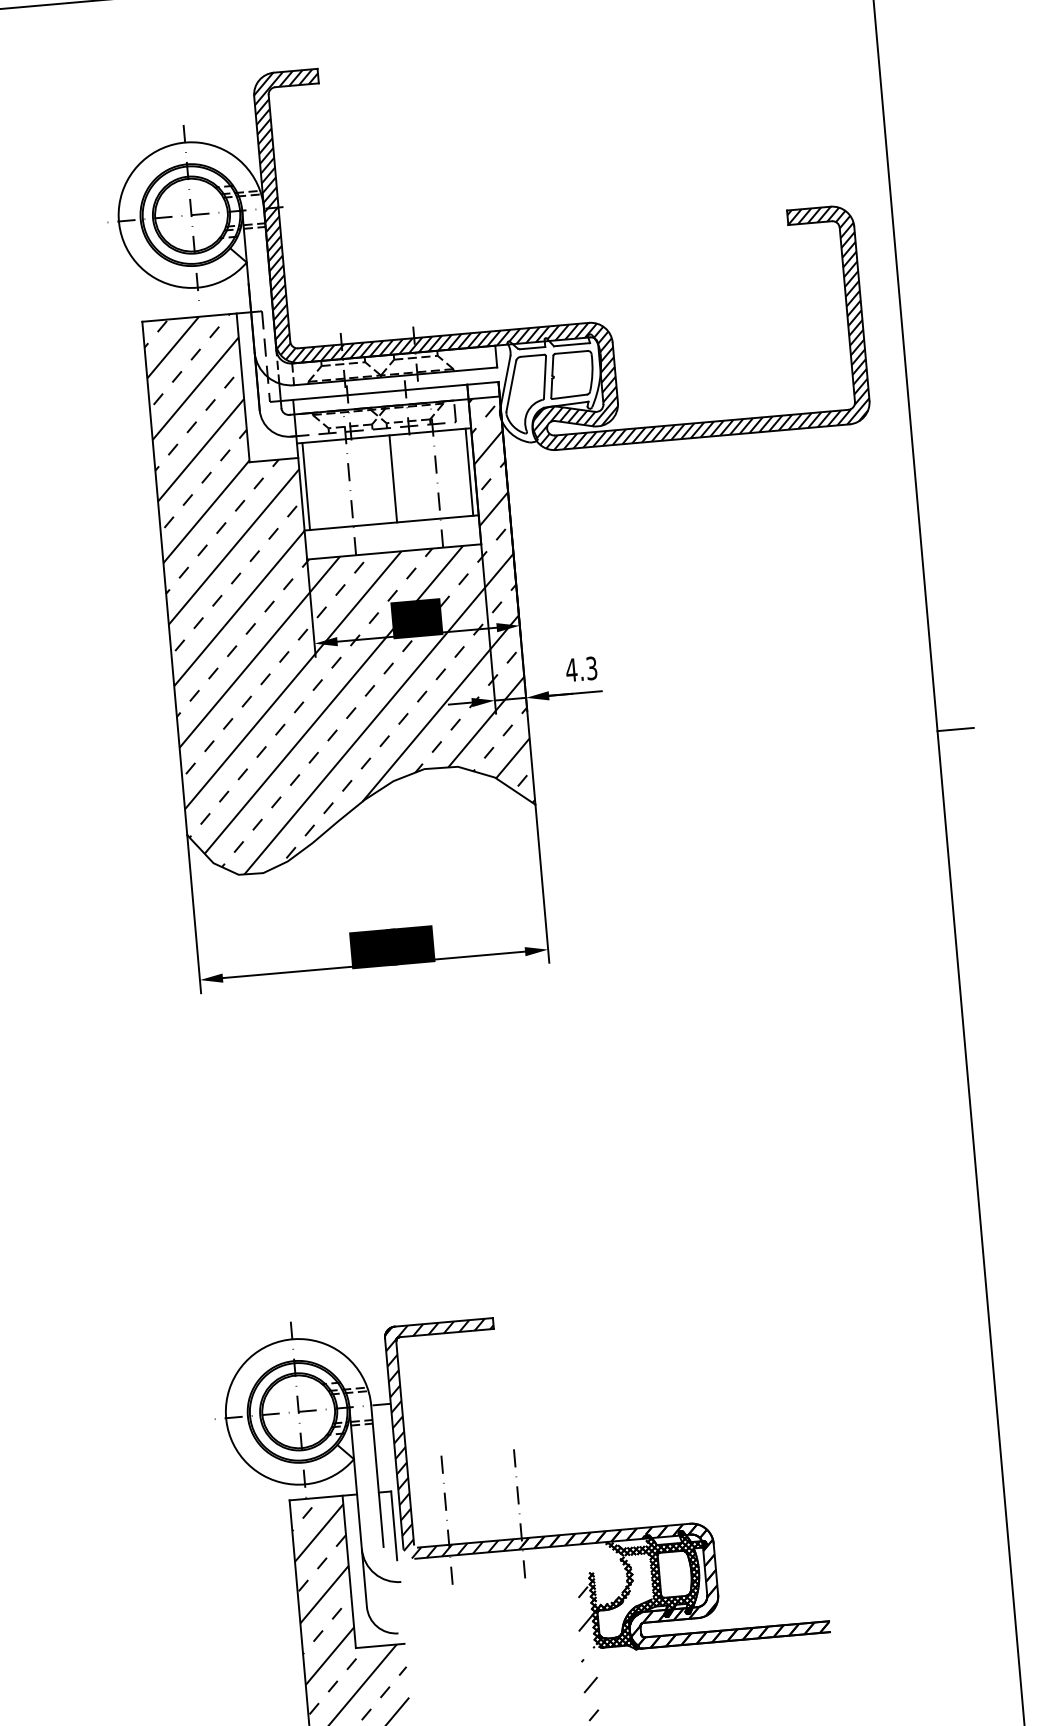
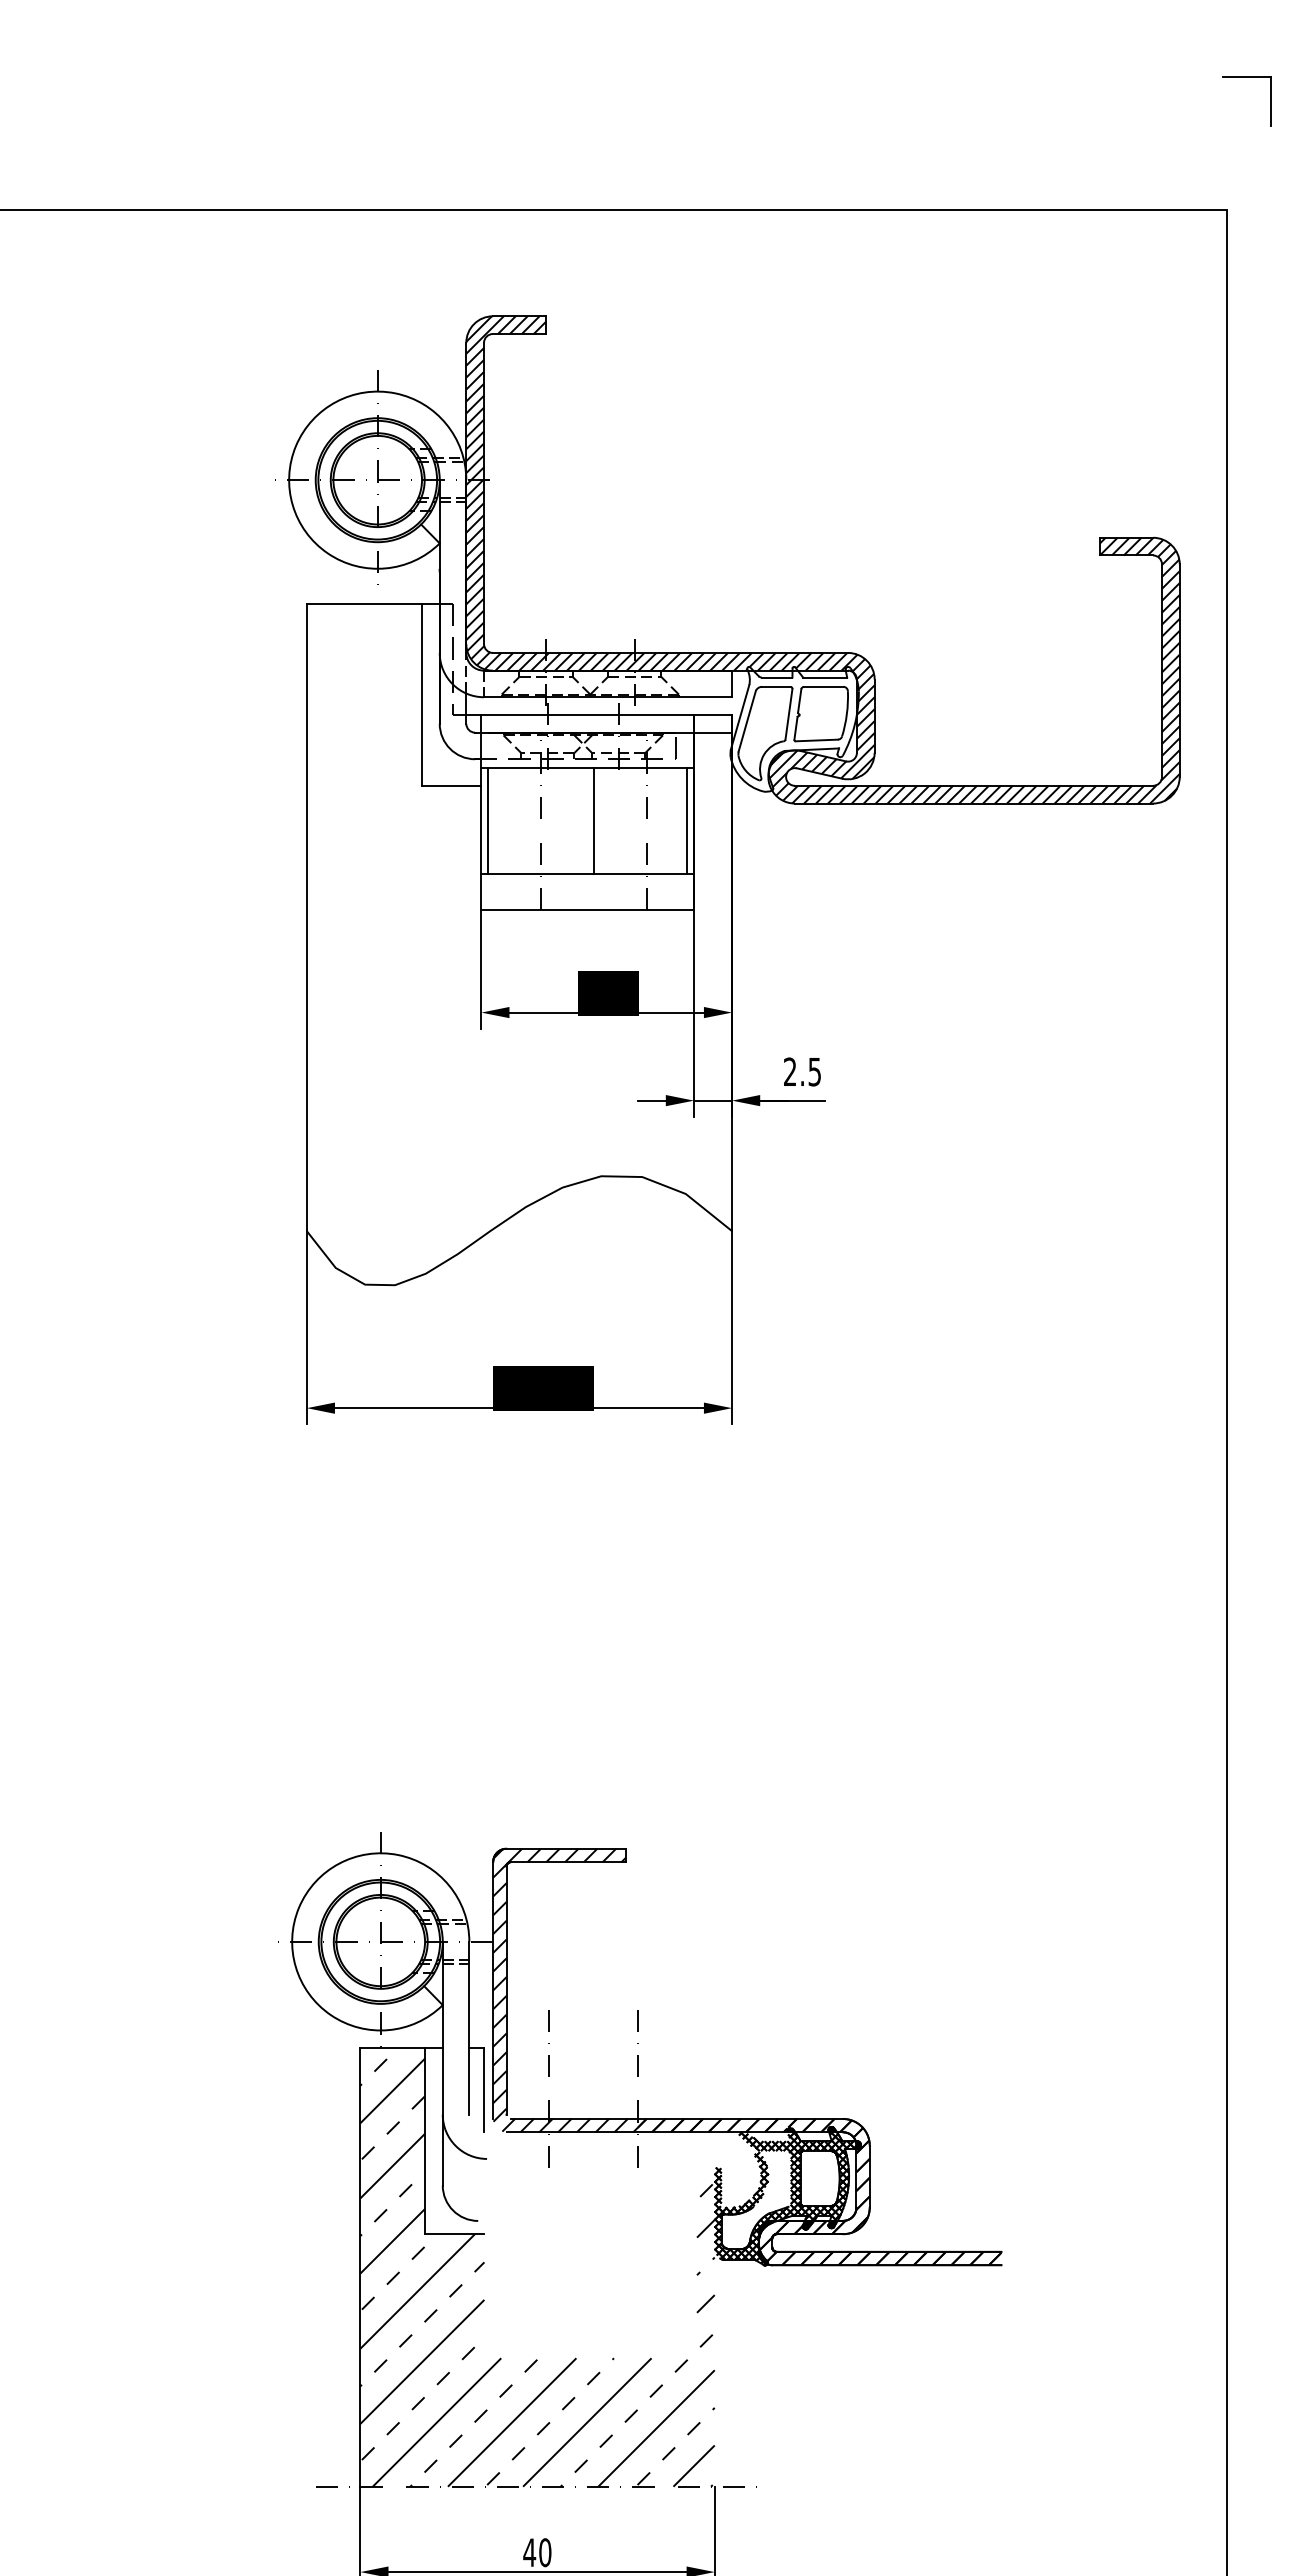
hatch: (340, 585) -> (519, 944), removed
text: (581, 668) -> (802, 1071), 4.3 -> 2.5
line: (955, 729) -> (1249, 1184), removed

